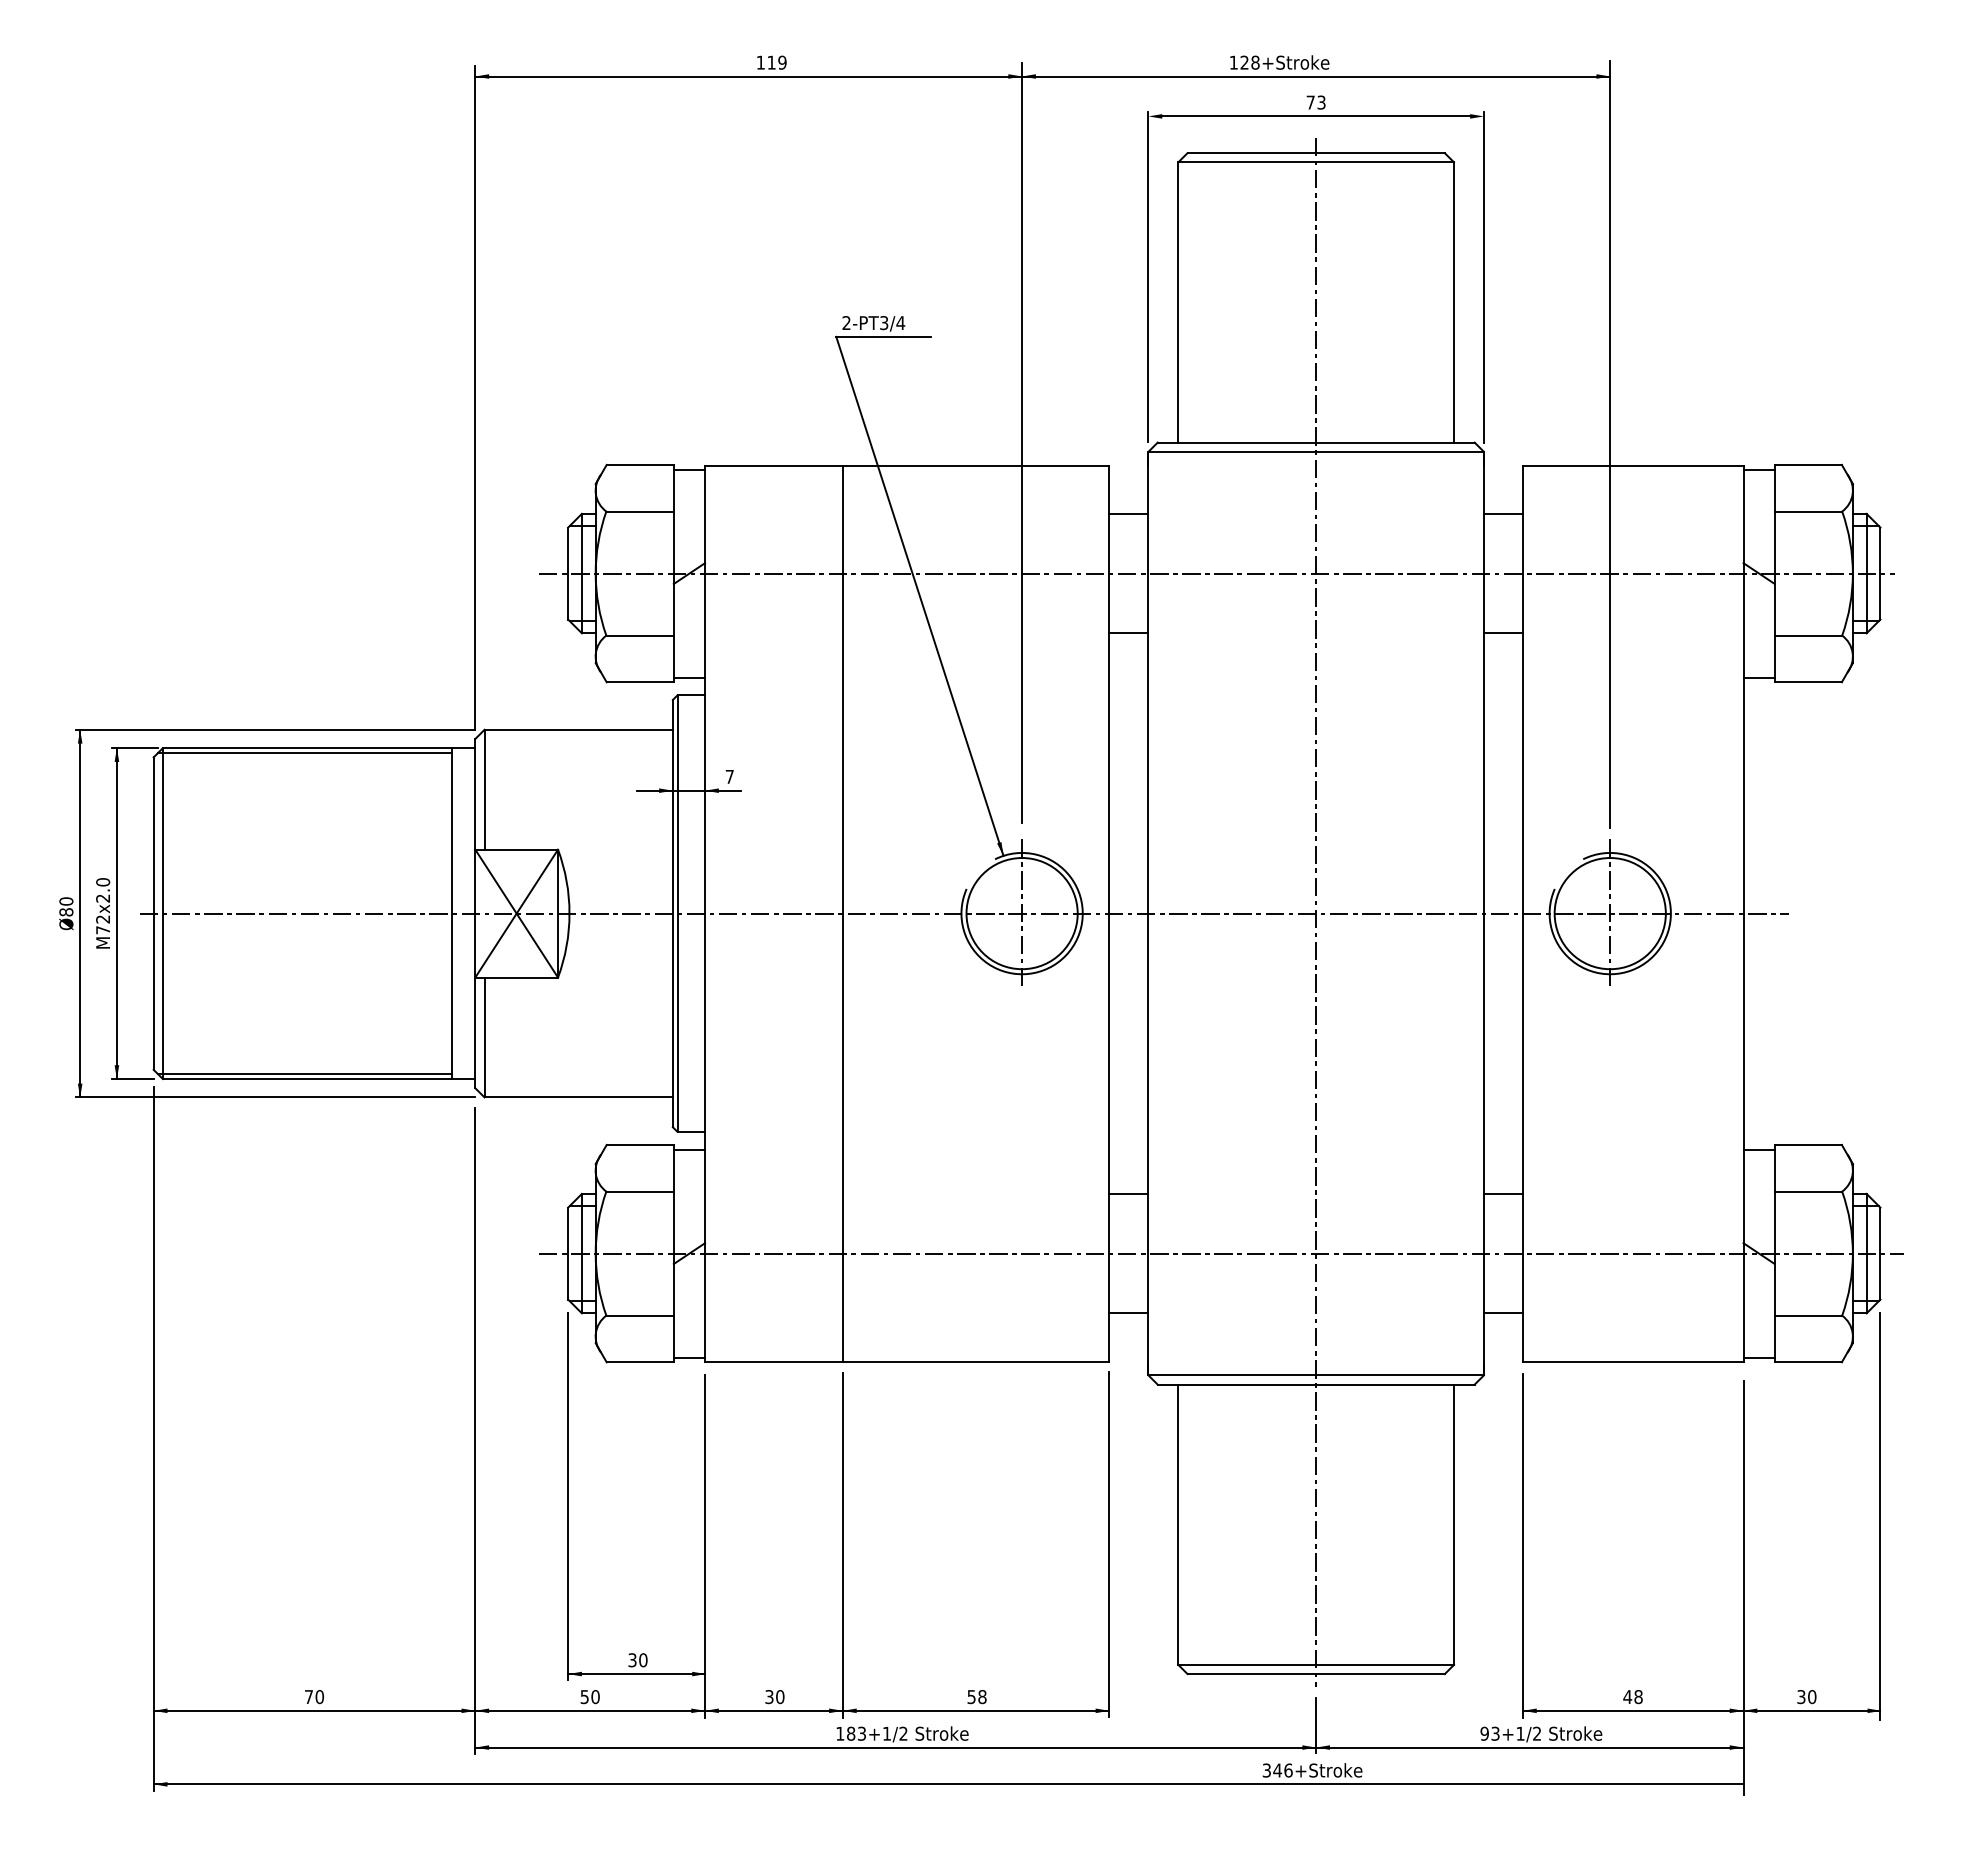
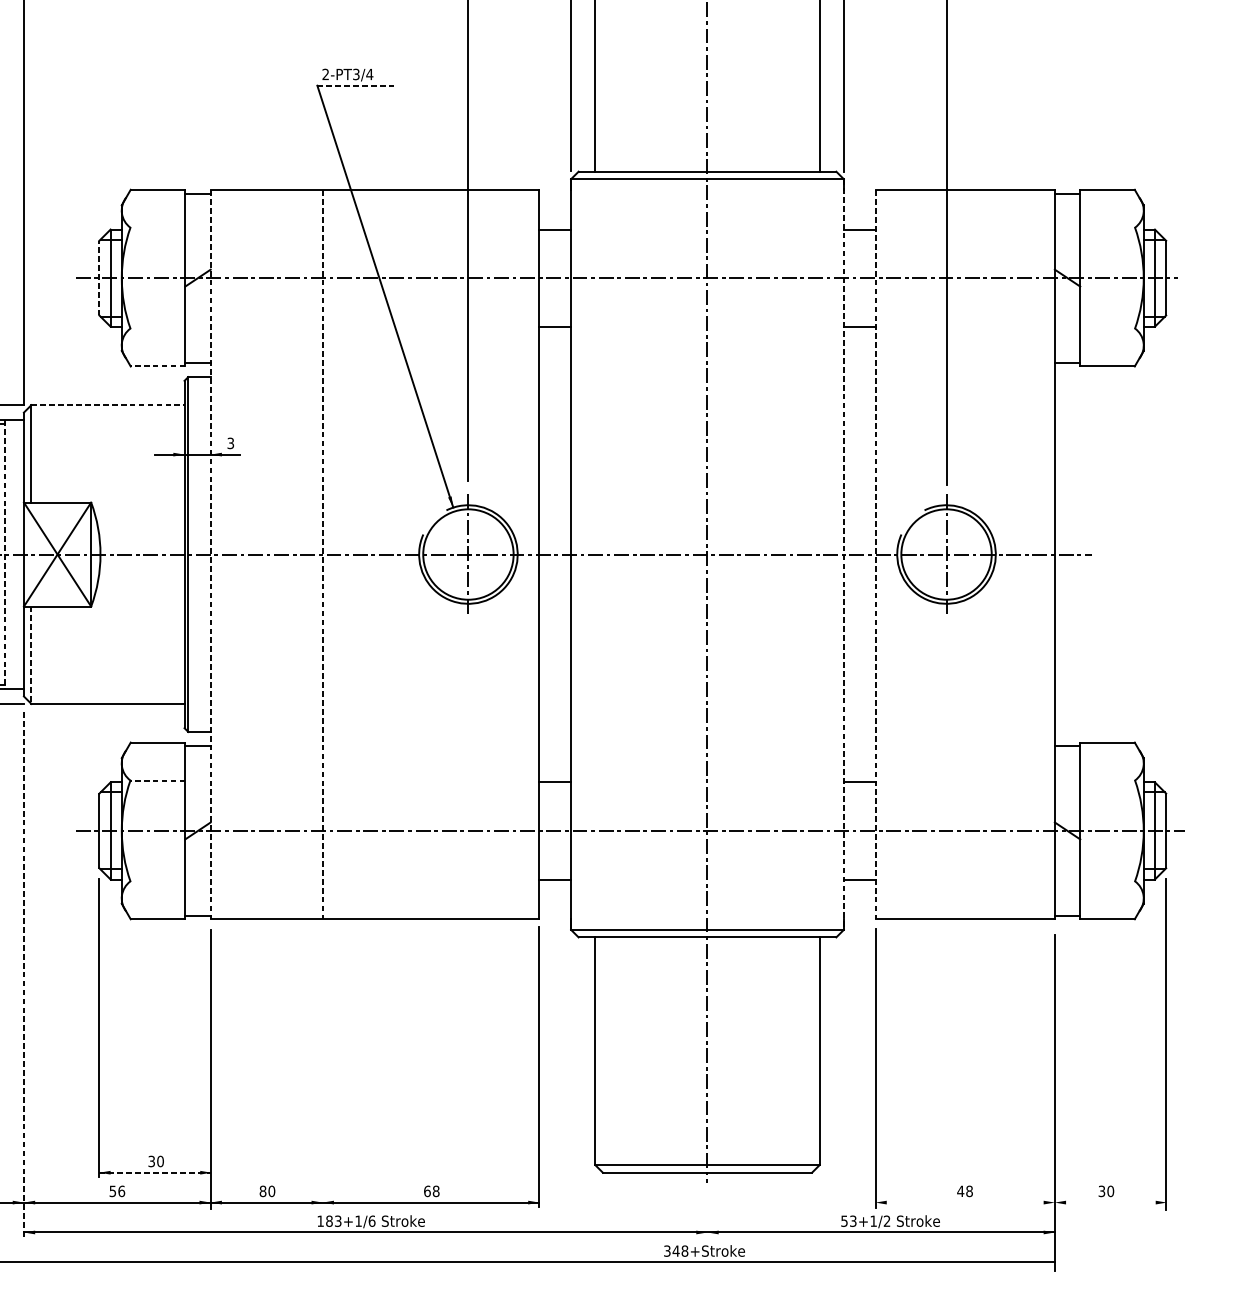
line: (884, 336) -> (356, 85), solid -> dashed
line: (639, 511) -> (157, 227), removed
line: (1808, 511) -> (1107, 227), removed
line: (568, 573) -> (99, 278), solid -> dashed
line: (639, 635) -> (157, 328), removed
line: (1808, 635) -> (1107, 328), removed
line: (640, 682) -> (158, 366), solid -> dashed
line: (579, 729) -> (108, 404), solid -> dashed
text: (729, 776) -> (230, 443), 7 -> 3
line: (705, 913) -> (211, 554), solid -> dashed
line: (842, 913) -> (322, 554), solid -> dashed
line: (1483, 913) -> (843, 554), solid -> dashed
line: (1522, 913) -> (875, 554), solid -> dashed
line: (452, 914) -> (5, 555), solid -> dashed
line: (484, 1037) -> (31, 655), solid -> dashed
line: (640, 1191) -> (158, 780), solid -> dashed
line: (1808, 1191) -> (1107, 780), removed
line: (639, 1315) -> (157, 881), removed
line: (1808, 1315) -> (1107, 881), removed
line: (475, 1431) -> (24, 975), solid -> dashed
line: (842, 1545) -> (322, 1068), removed
line: (637, 1674) -> (155, 1173), solid -> dashed
text: (595, 1696) -> (121, 1190), 50 -> 56
text: (769, 1696) -> (263, 1190), 30 -> 80
text: (971, 1697) -> (427, 1191), 58 -> 68
line: (1701, 1710) -> (1020, 1202), removed
line: (1316, 1724) -> (707, 1213), removed
text: (903, 1733) -> (372, 1221), 183+1/2 -> 183+1/6
text: (1484, 1733) -> (844, 1221), 93+1/2 -> 53+1/2
text: (1288, 1770) -> (684, 1251), 346+Stroke -> 348+Stroke

